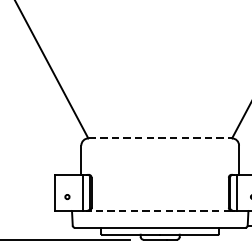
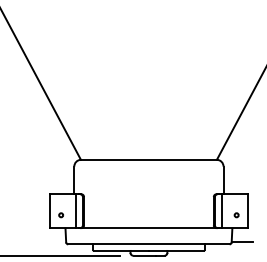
line: (159, 138) -> (148, 159), dashed -> solid
line: (159, 211) -> (148, 228), dashed -> solid

